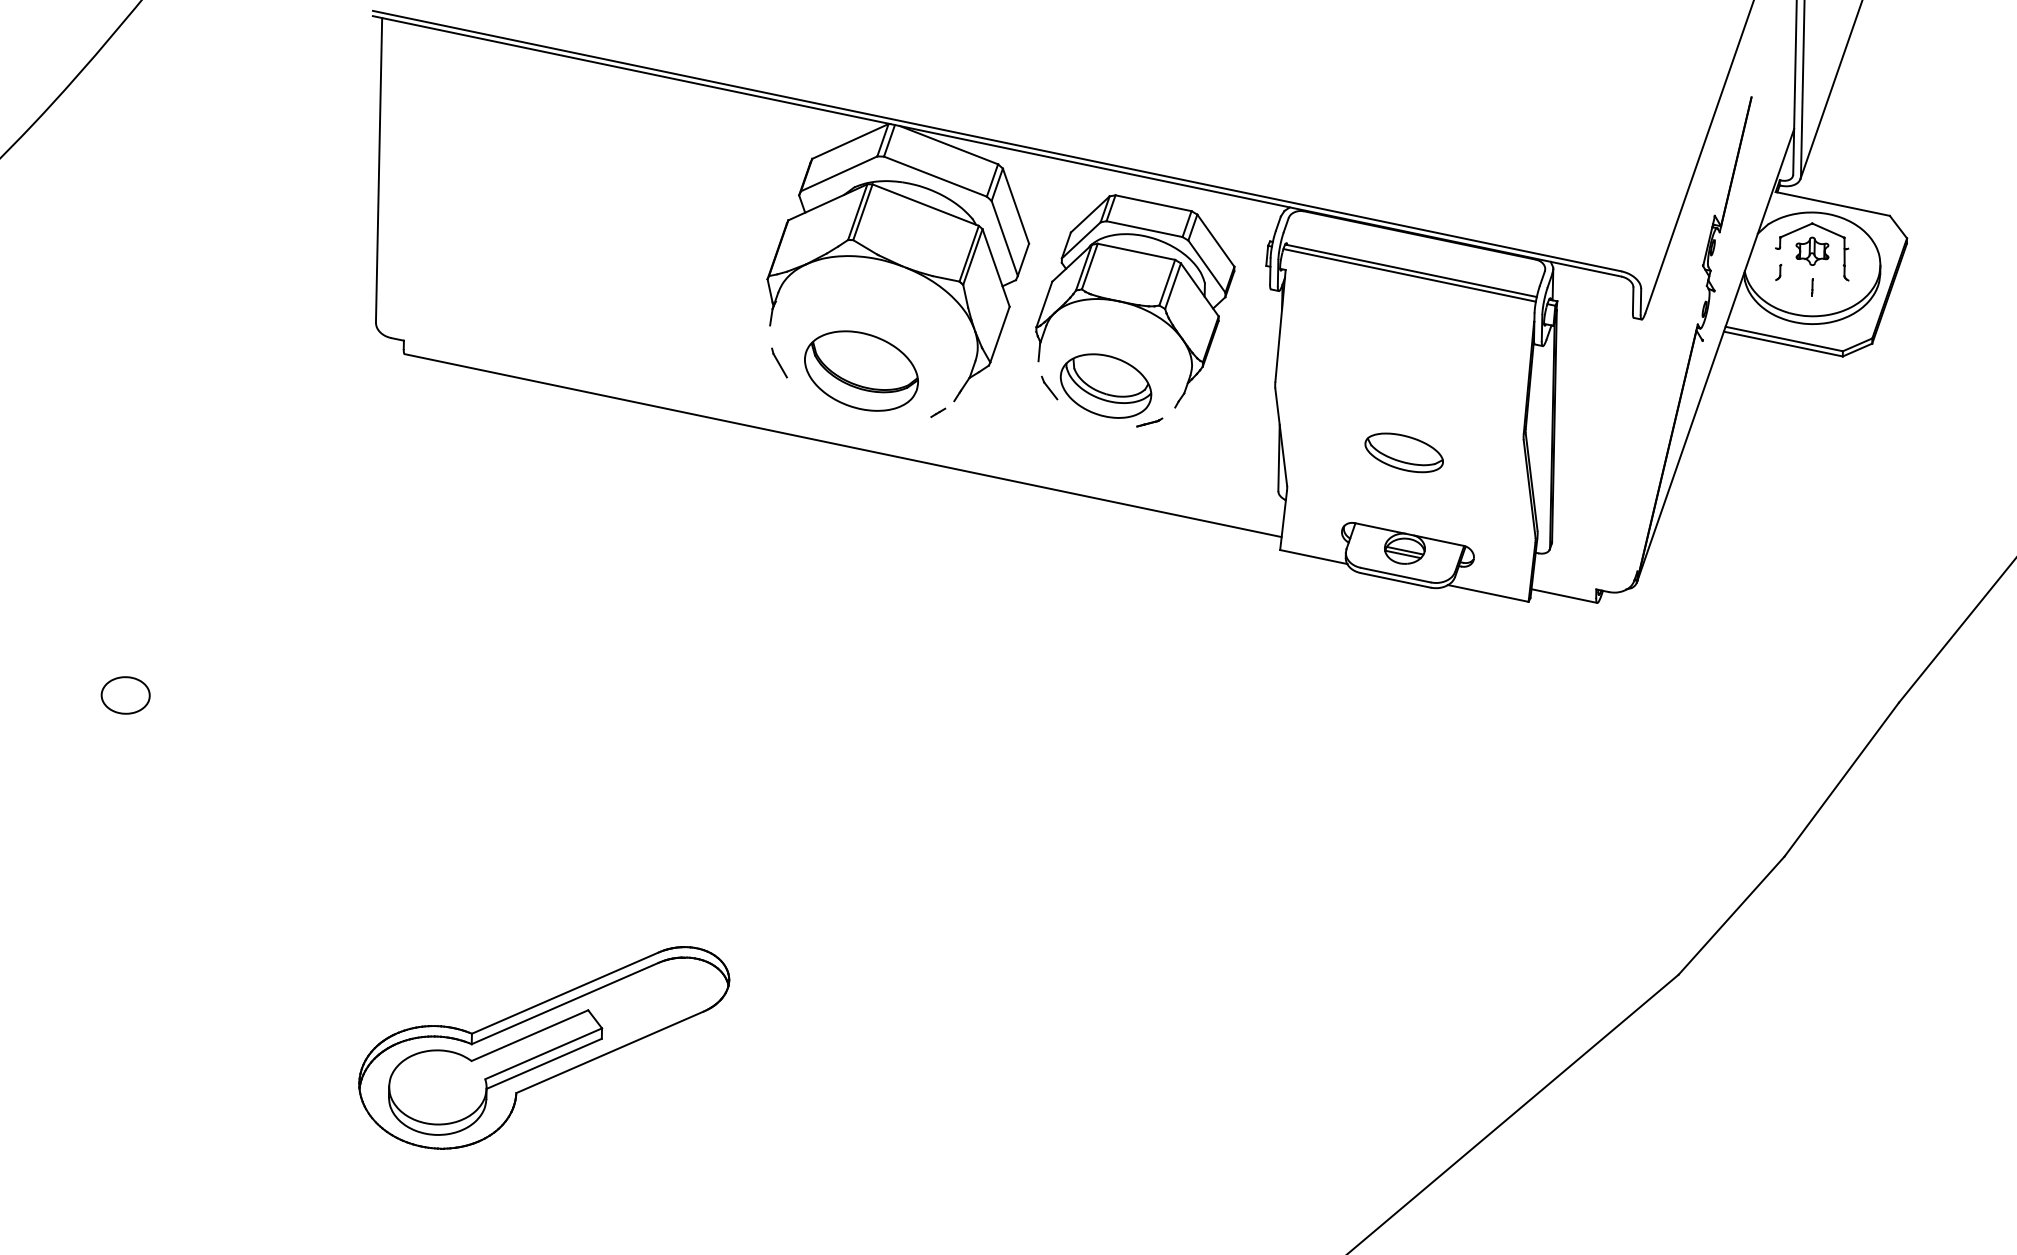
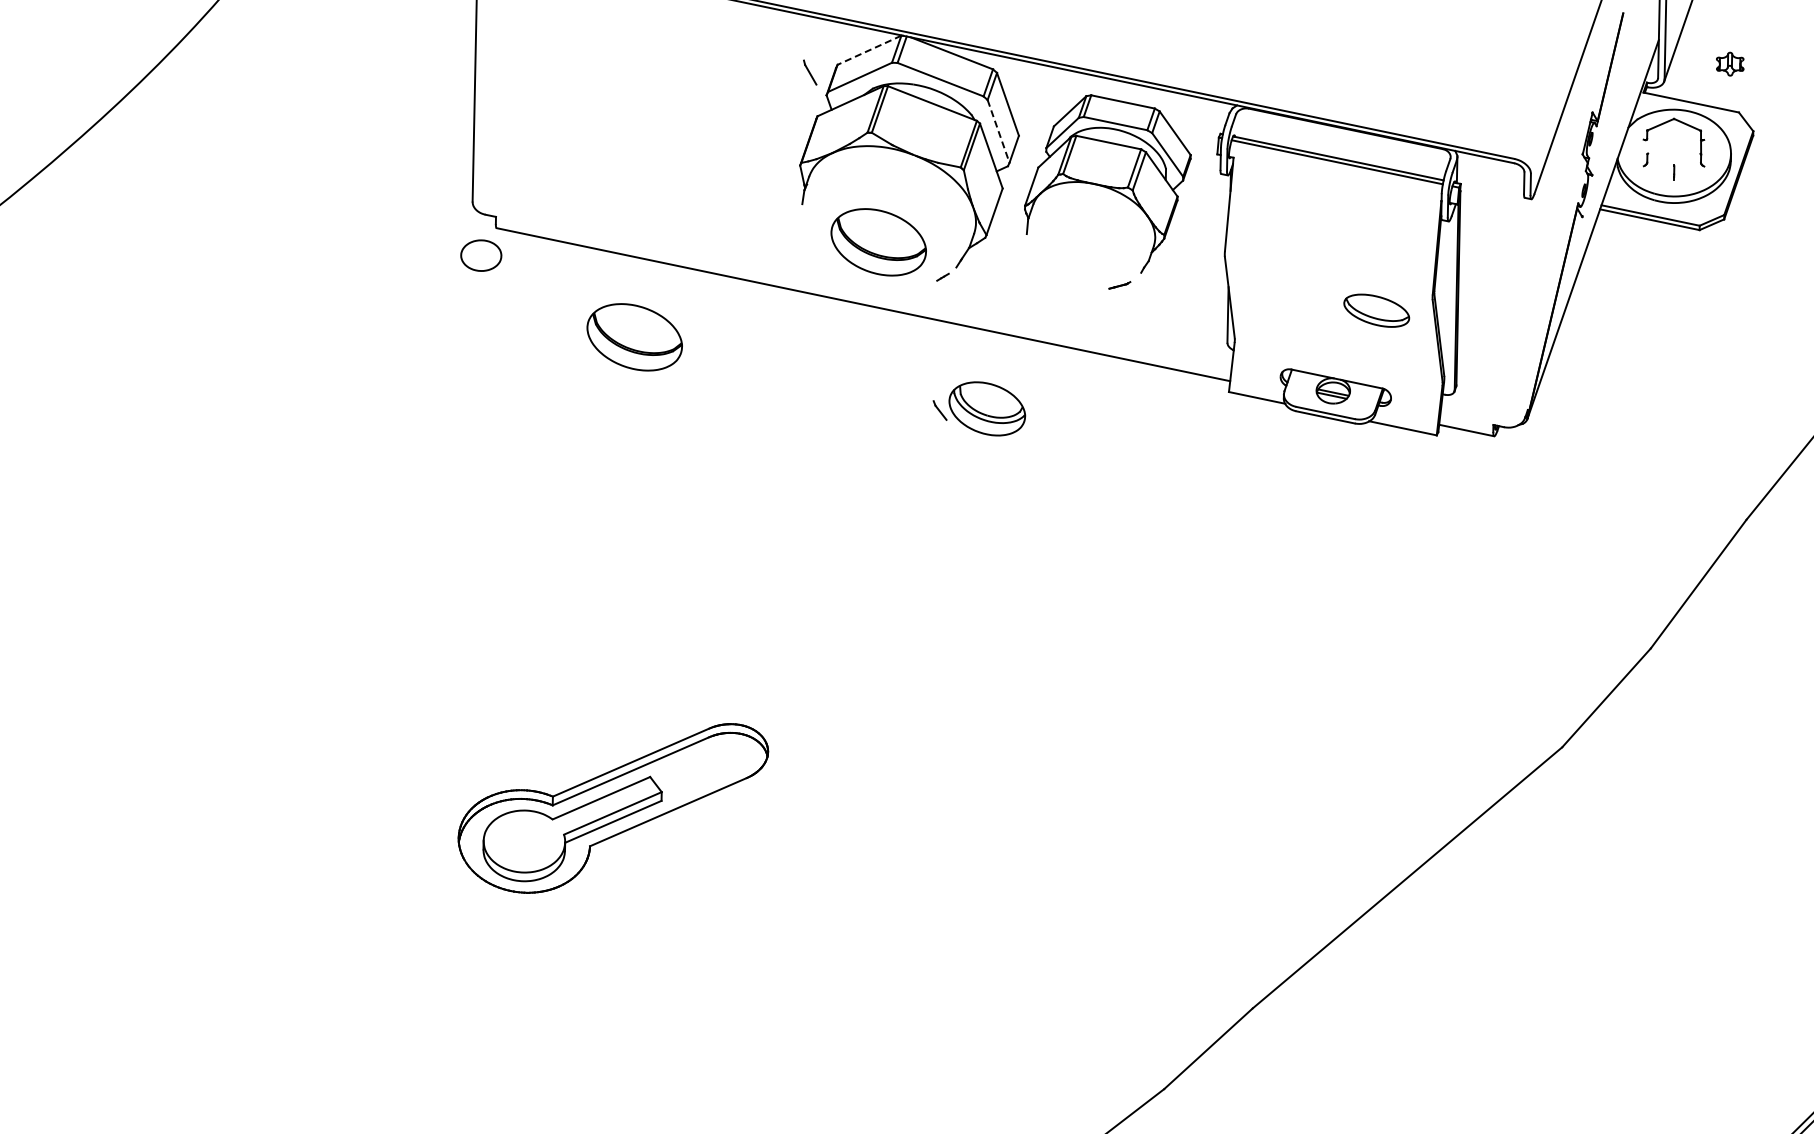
line: (850, 141) -> (869, 50), solid -> dashed
line: (1004, 238) -> (998, 131), solid -> dashed
part: (1812, 250) -> (1730, 63), moved
line: (779, 362) -> (810, 72), moved
part: (1096, 385) -> (979, 408), moved
part: (1403, 452) -> (1376, 310), moved
part: (569, 484) -> (634, 337), added
part: (125, 695) -> (481, 255), moved

